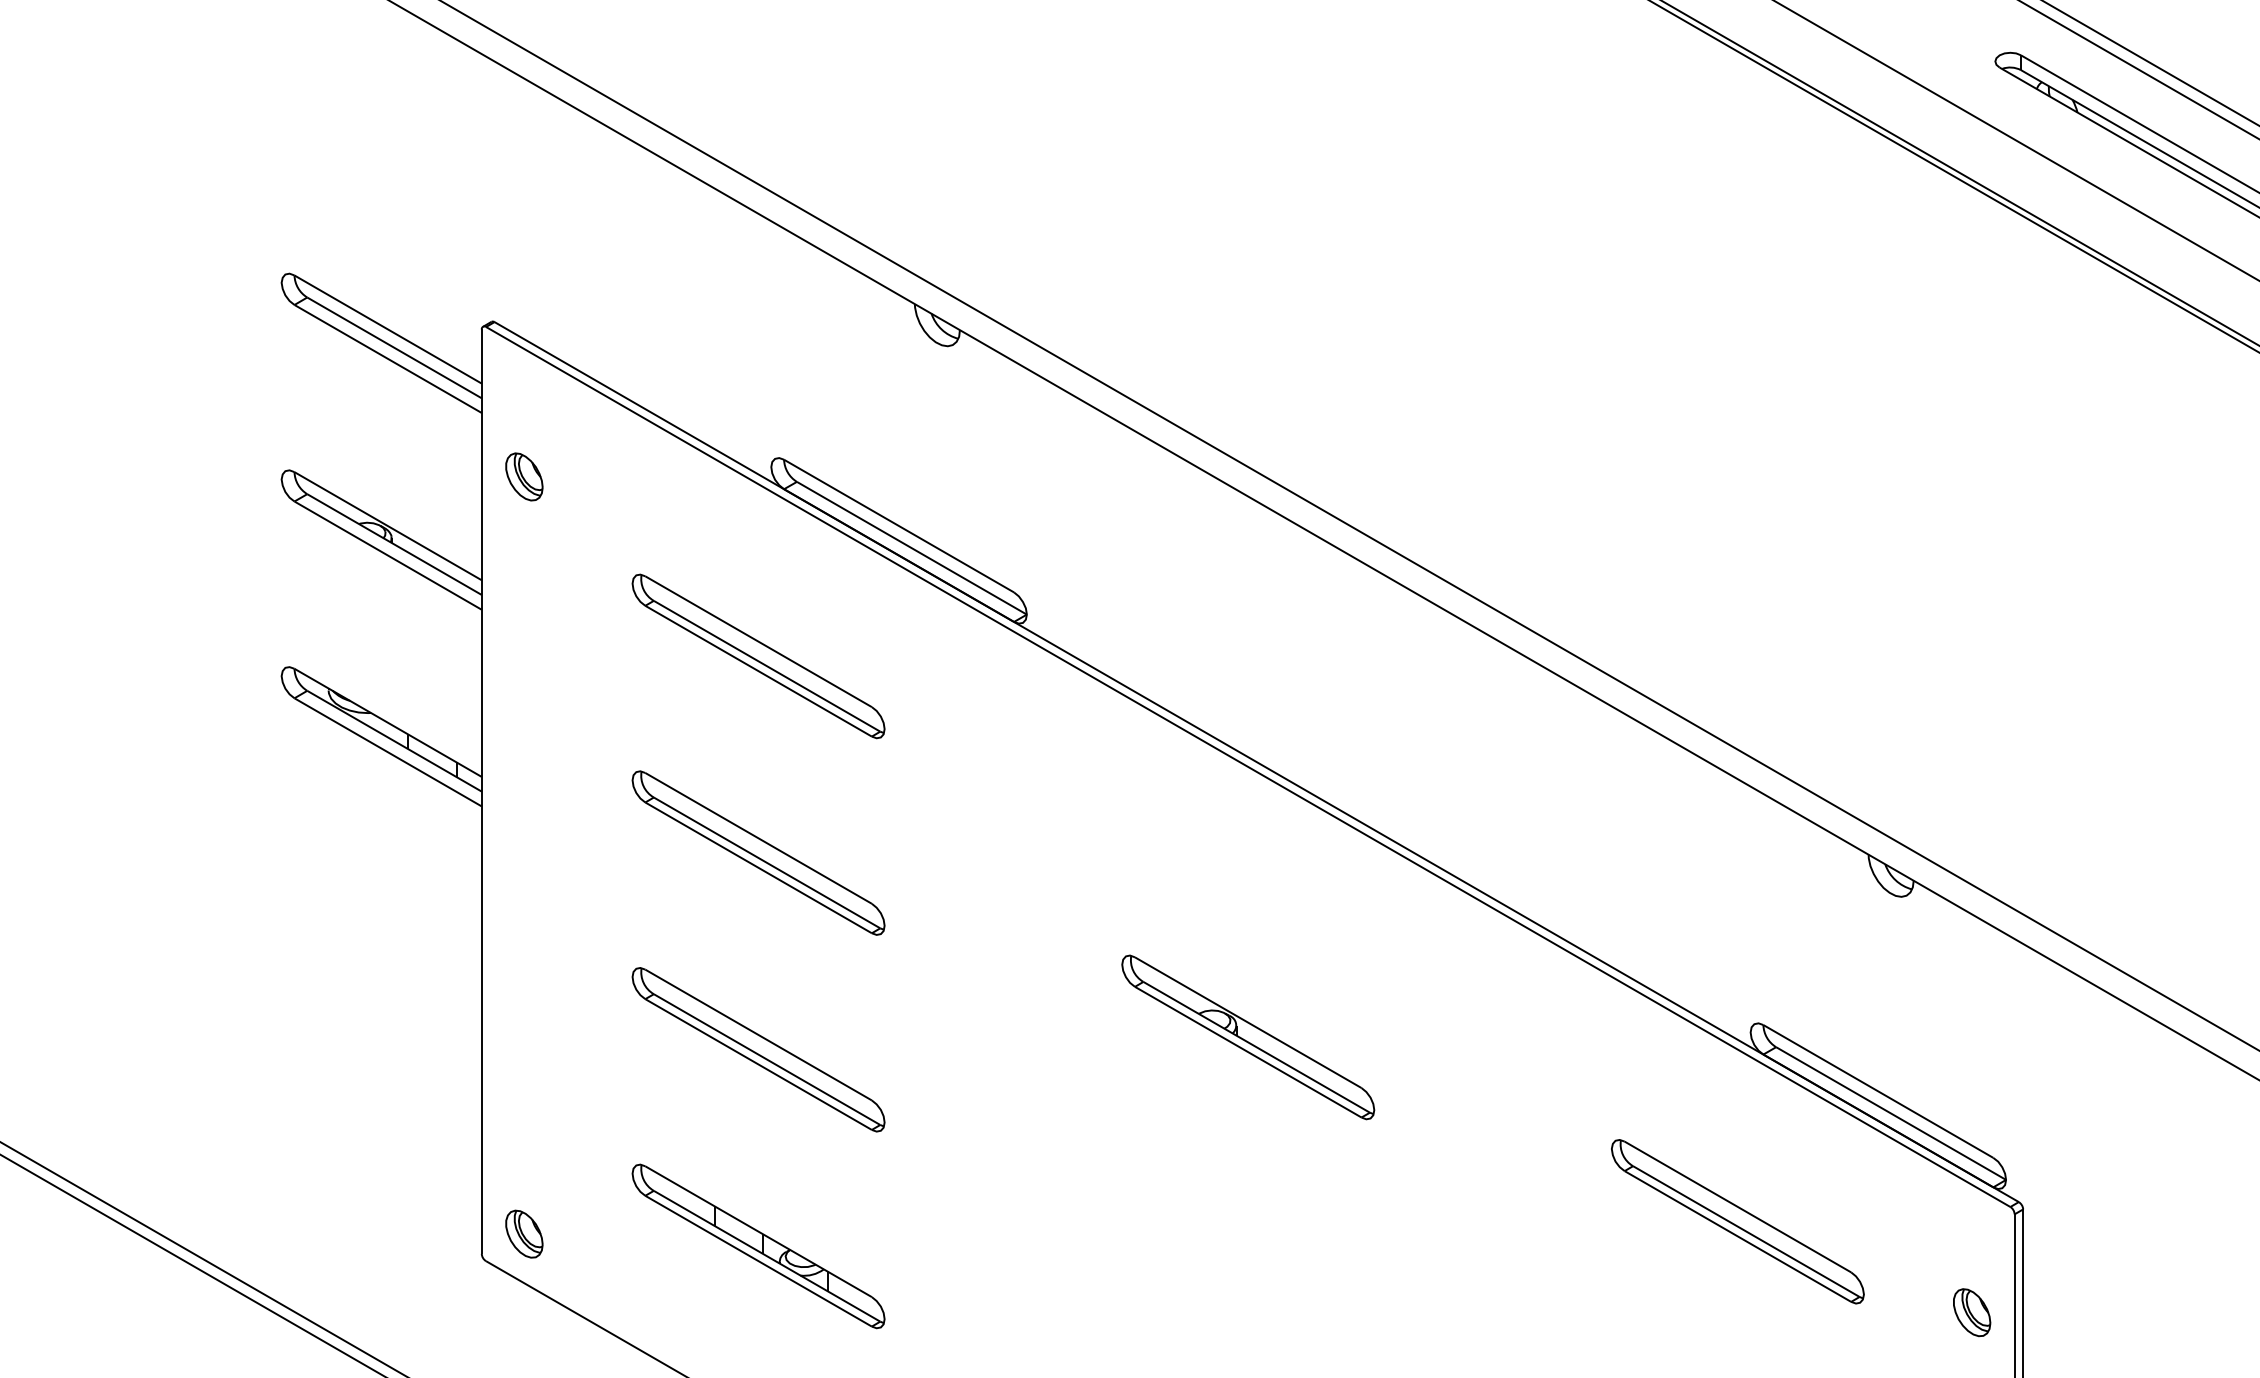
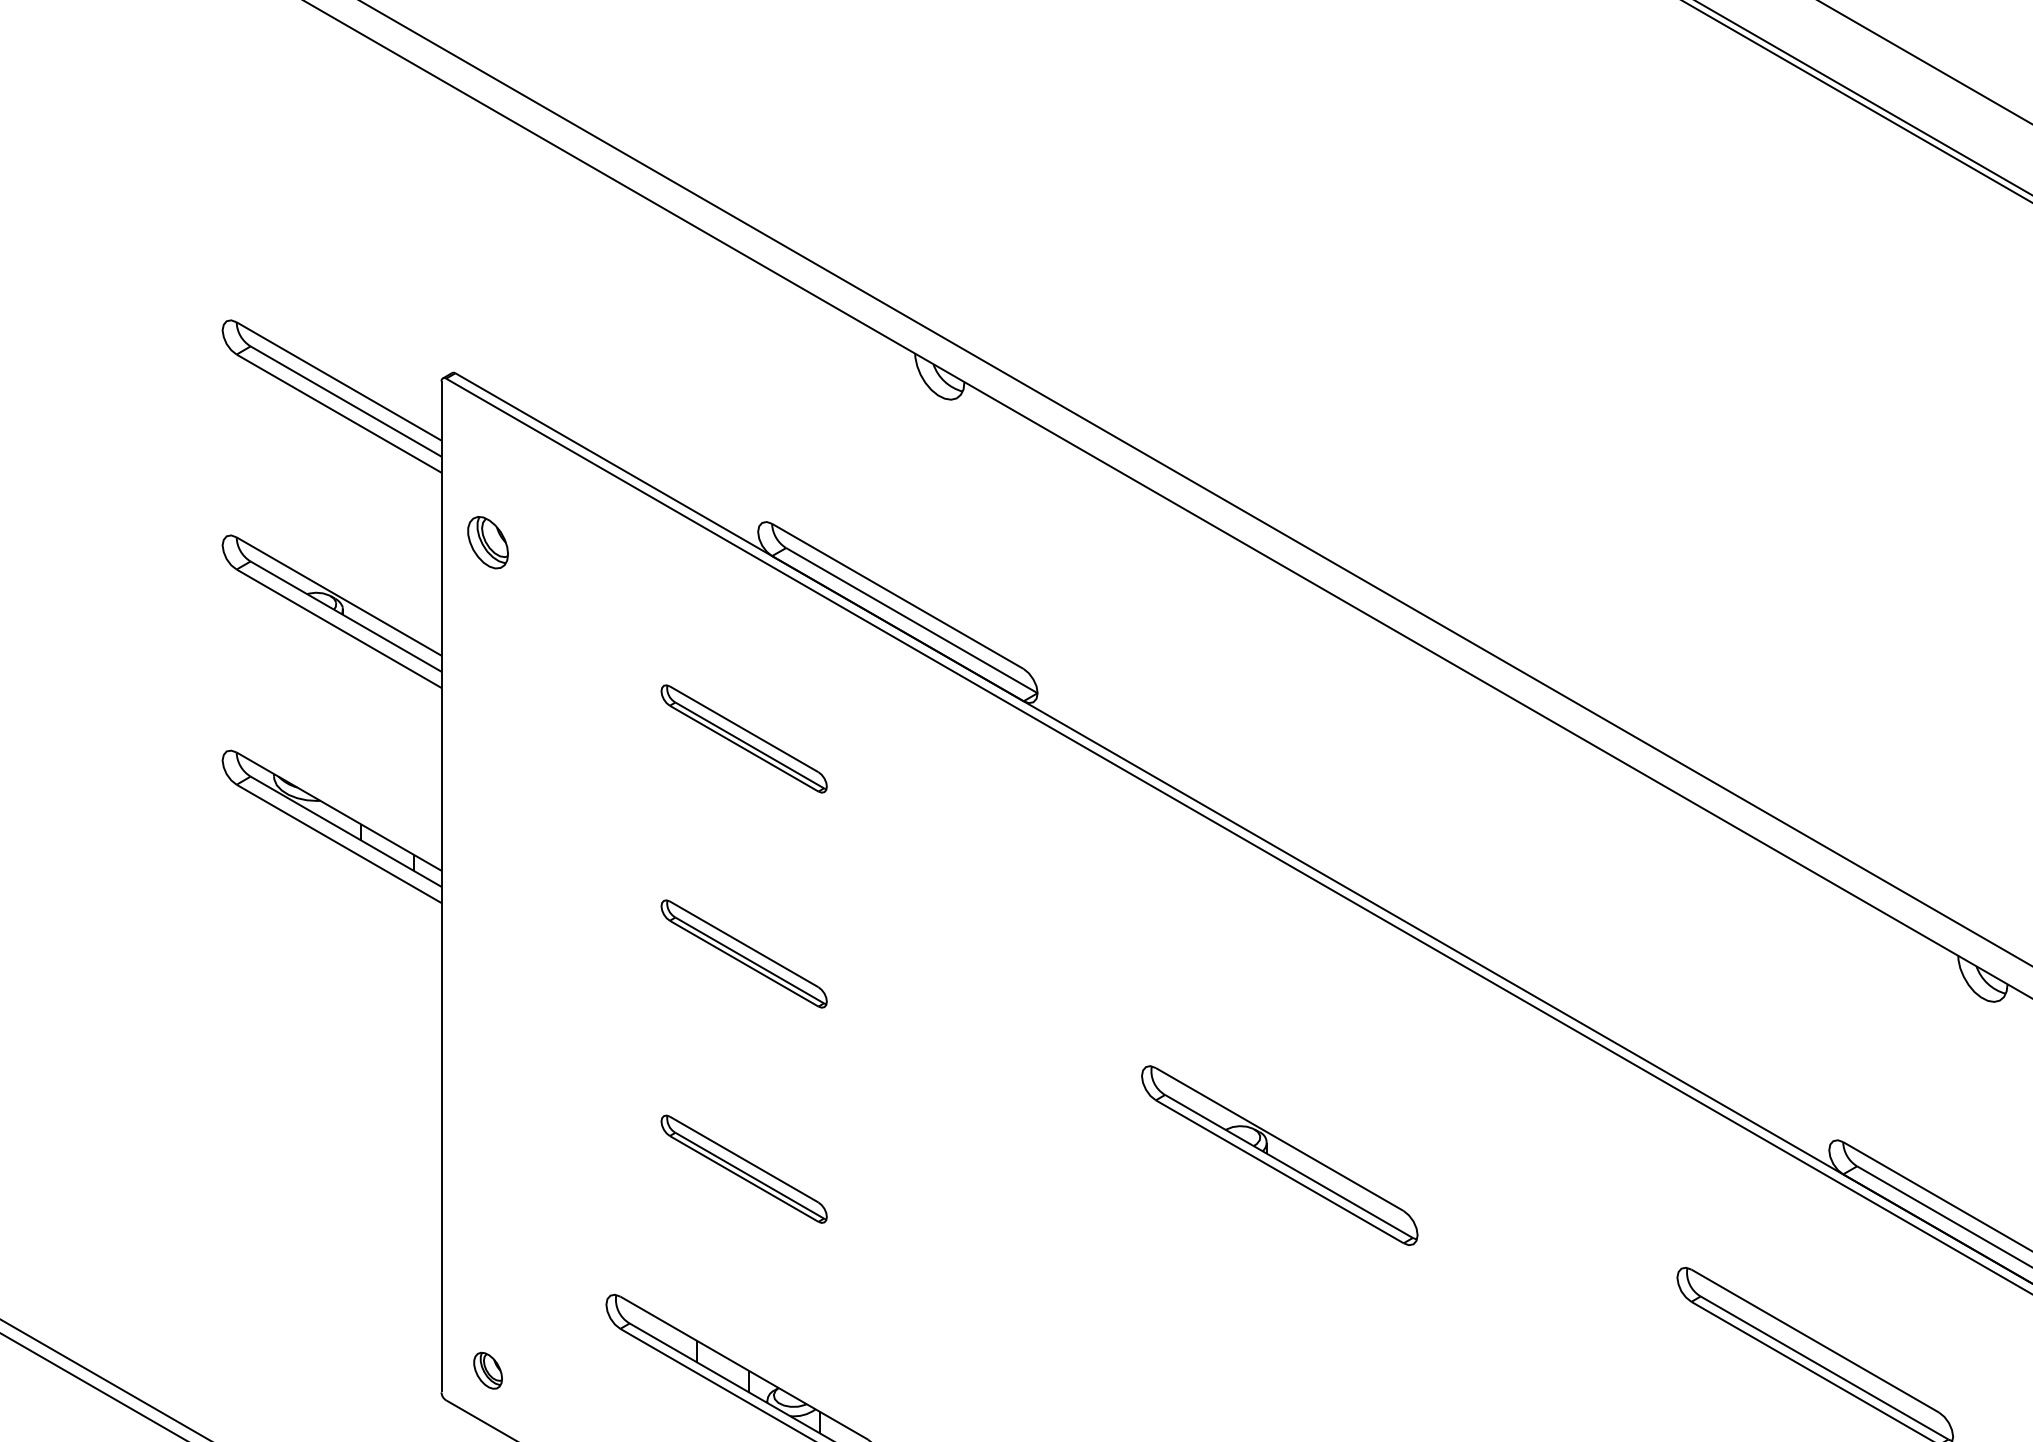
part: (758, 656) -> (744, 739), size x0.6
part: (758, 852) -> (744, 953), size x0.6
part: (758, 1049) -> (744, 1168), size x0.6
part: (524, 1233) -> (488, 1370), size x0.7

